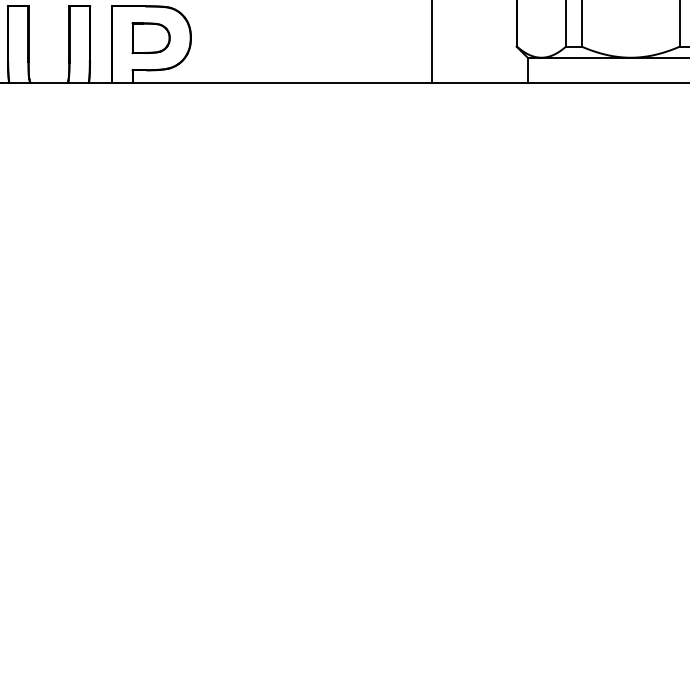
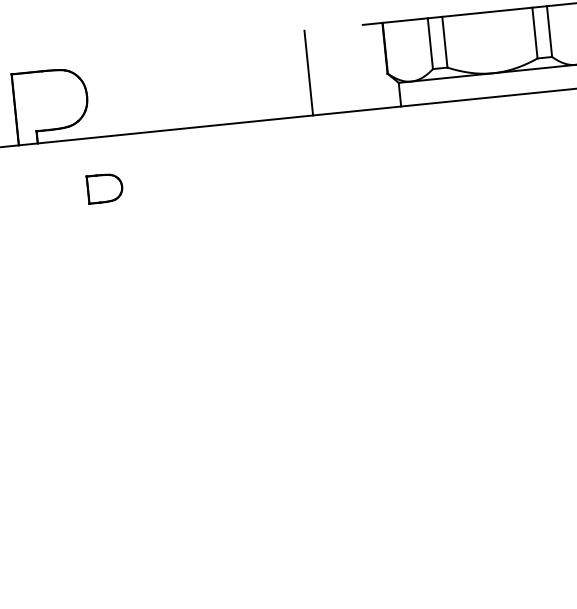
part: (150, 38) -> (104, 188), moved

